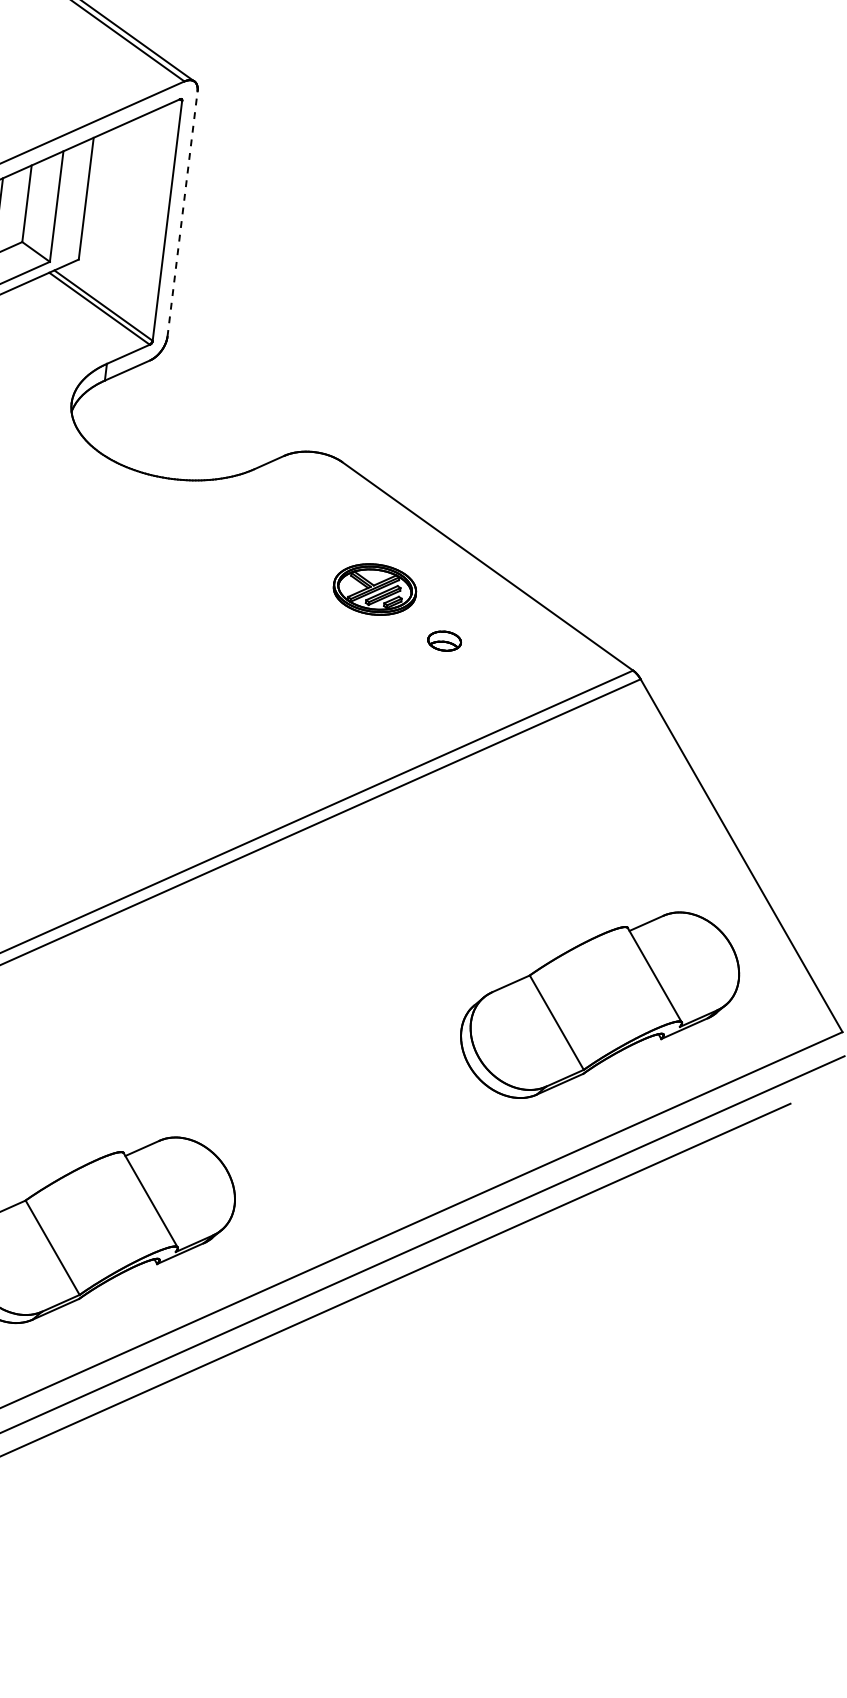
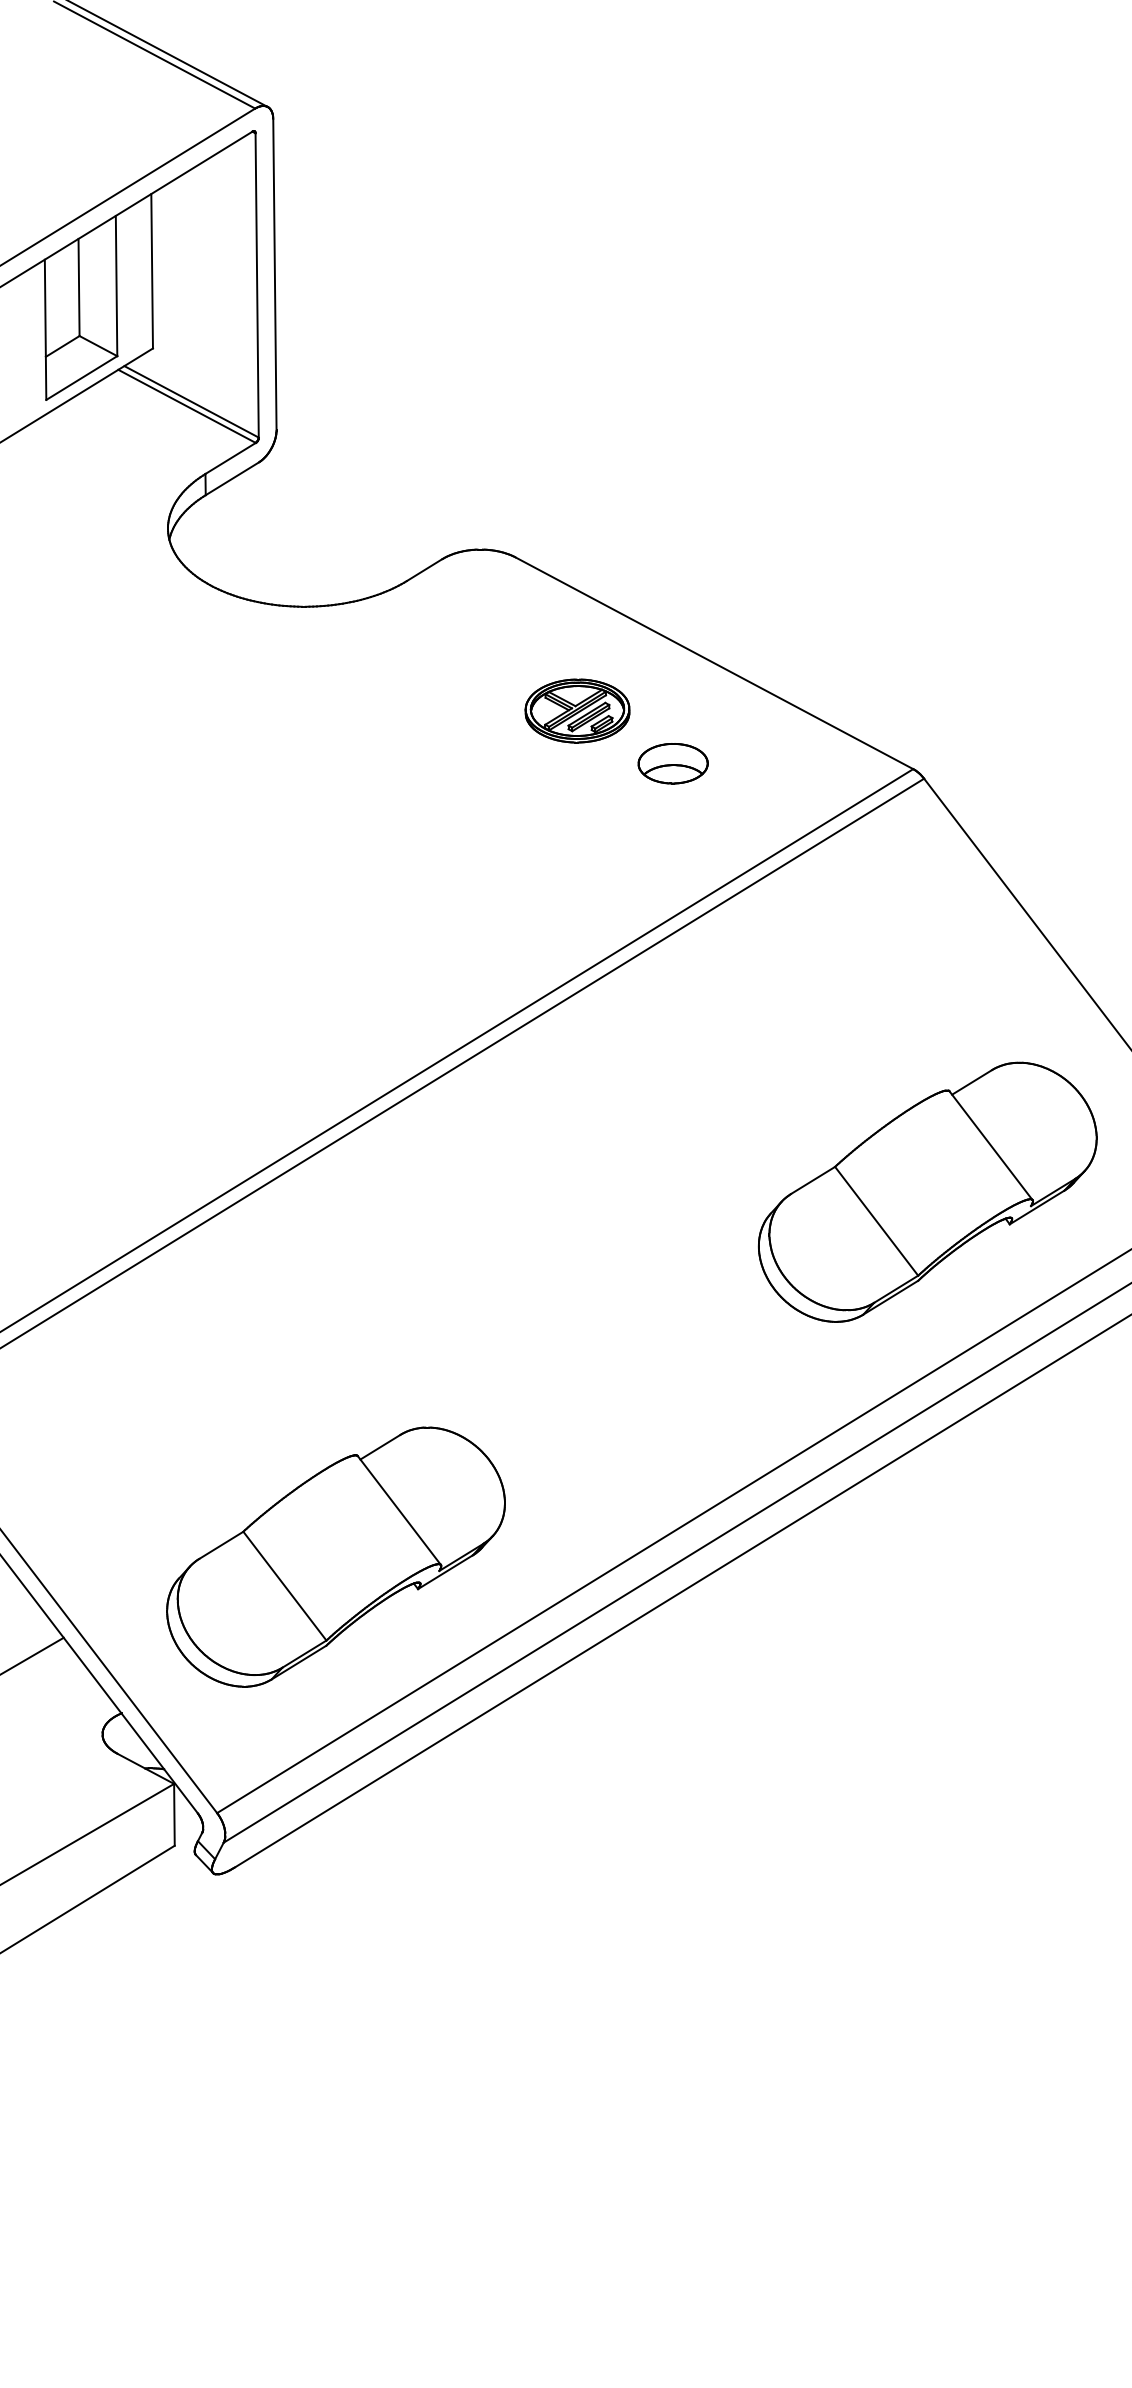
line: (182, 214) -> (274, 274), dashed -> solid
part: (444, 640) -> (672, 763), size x1.67

